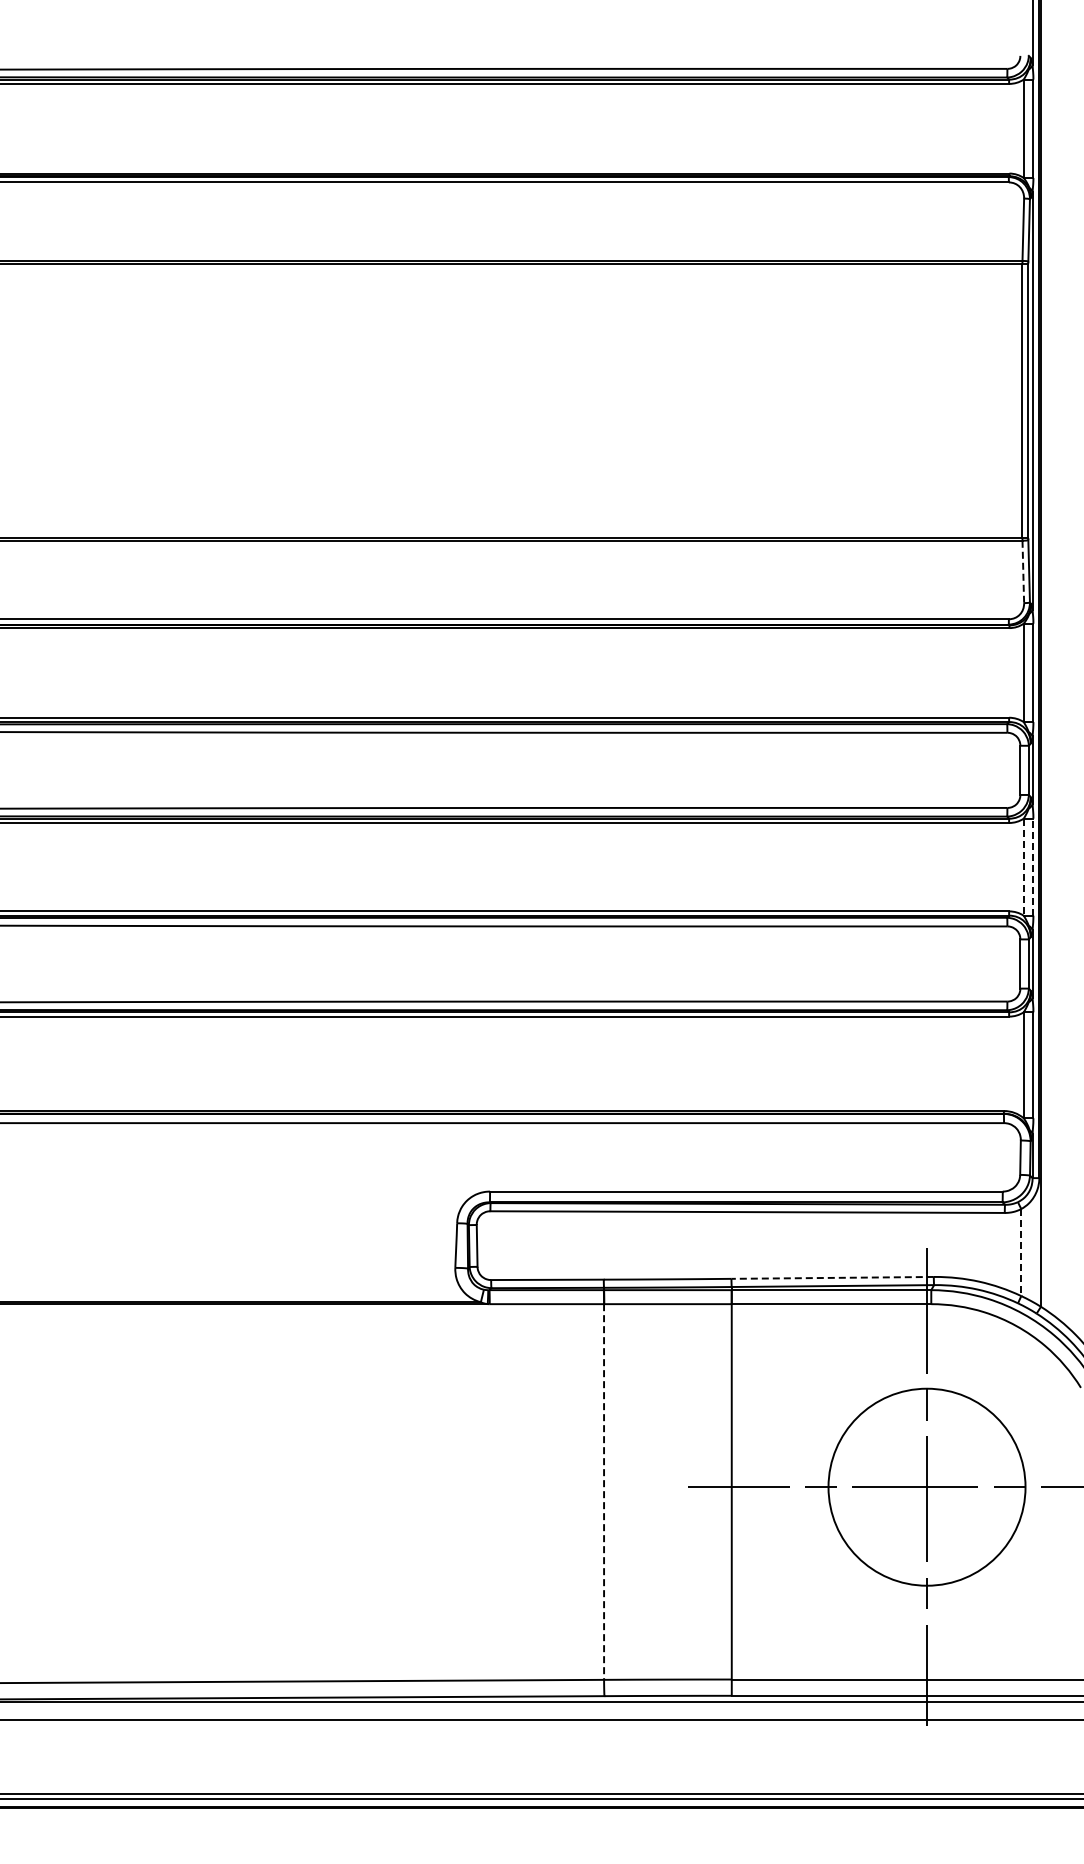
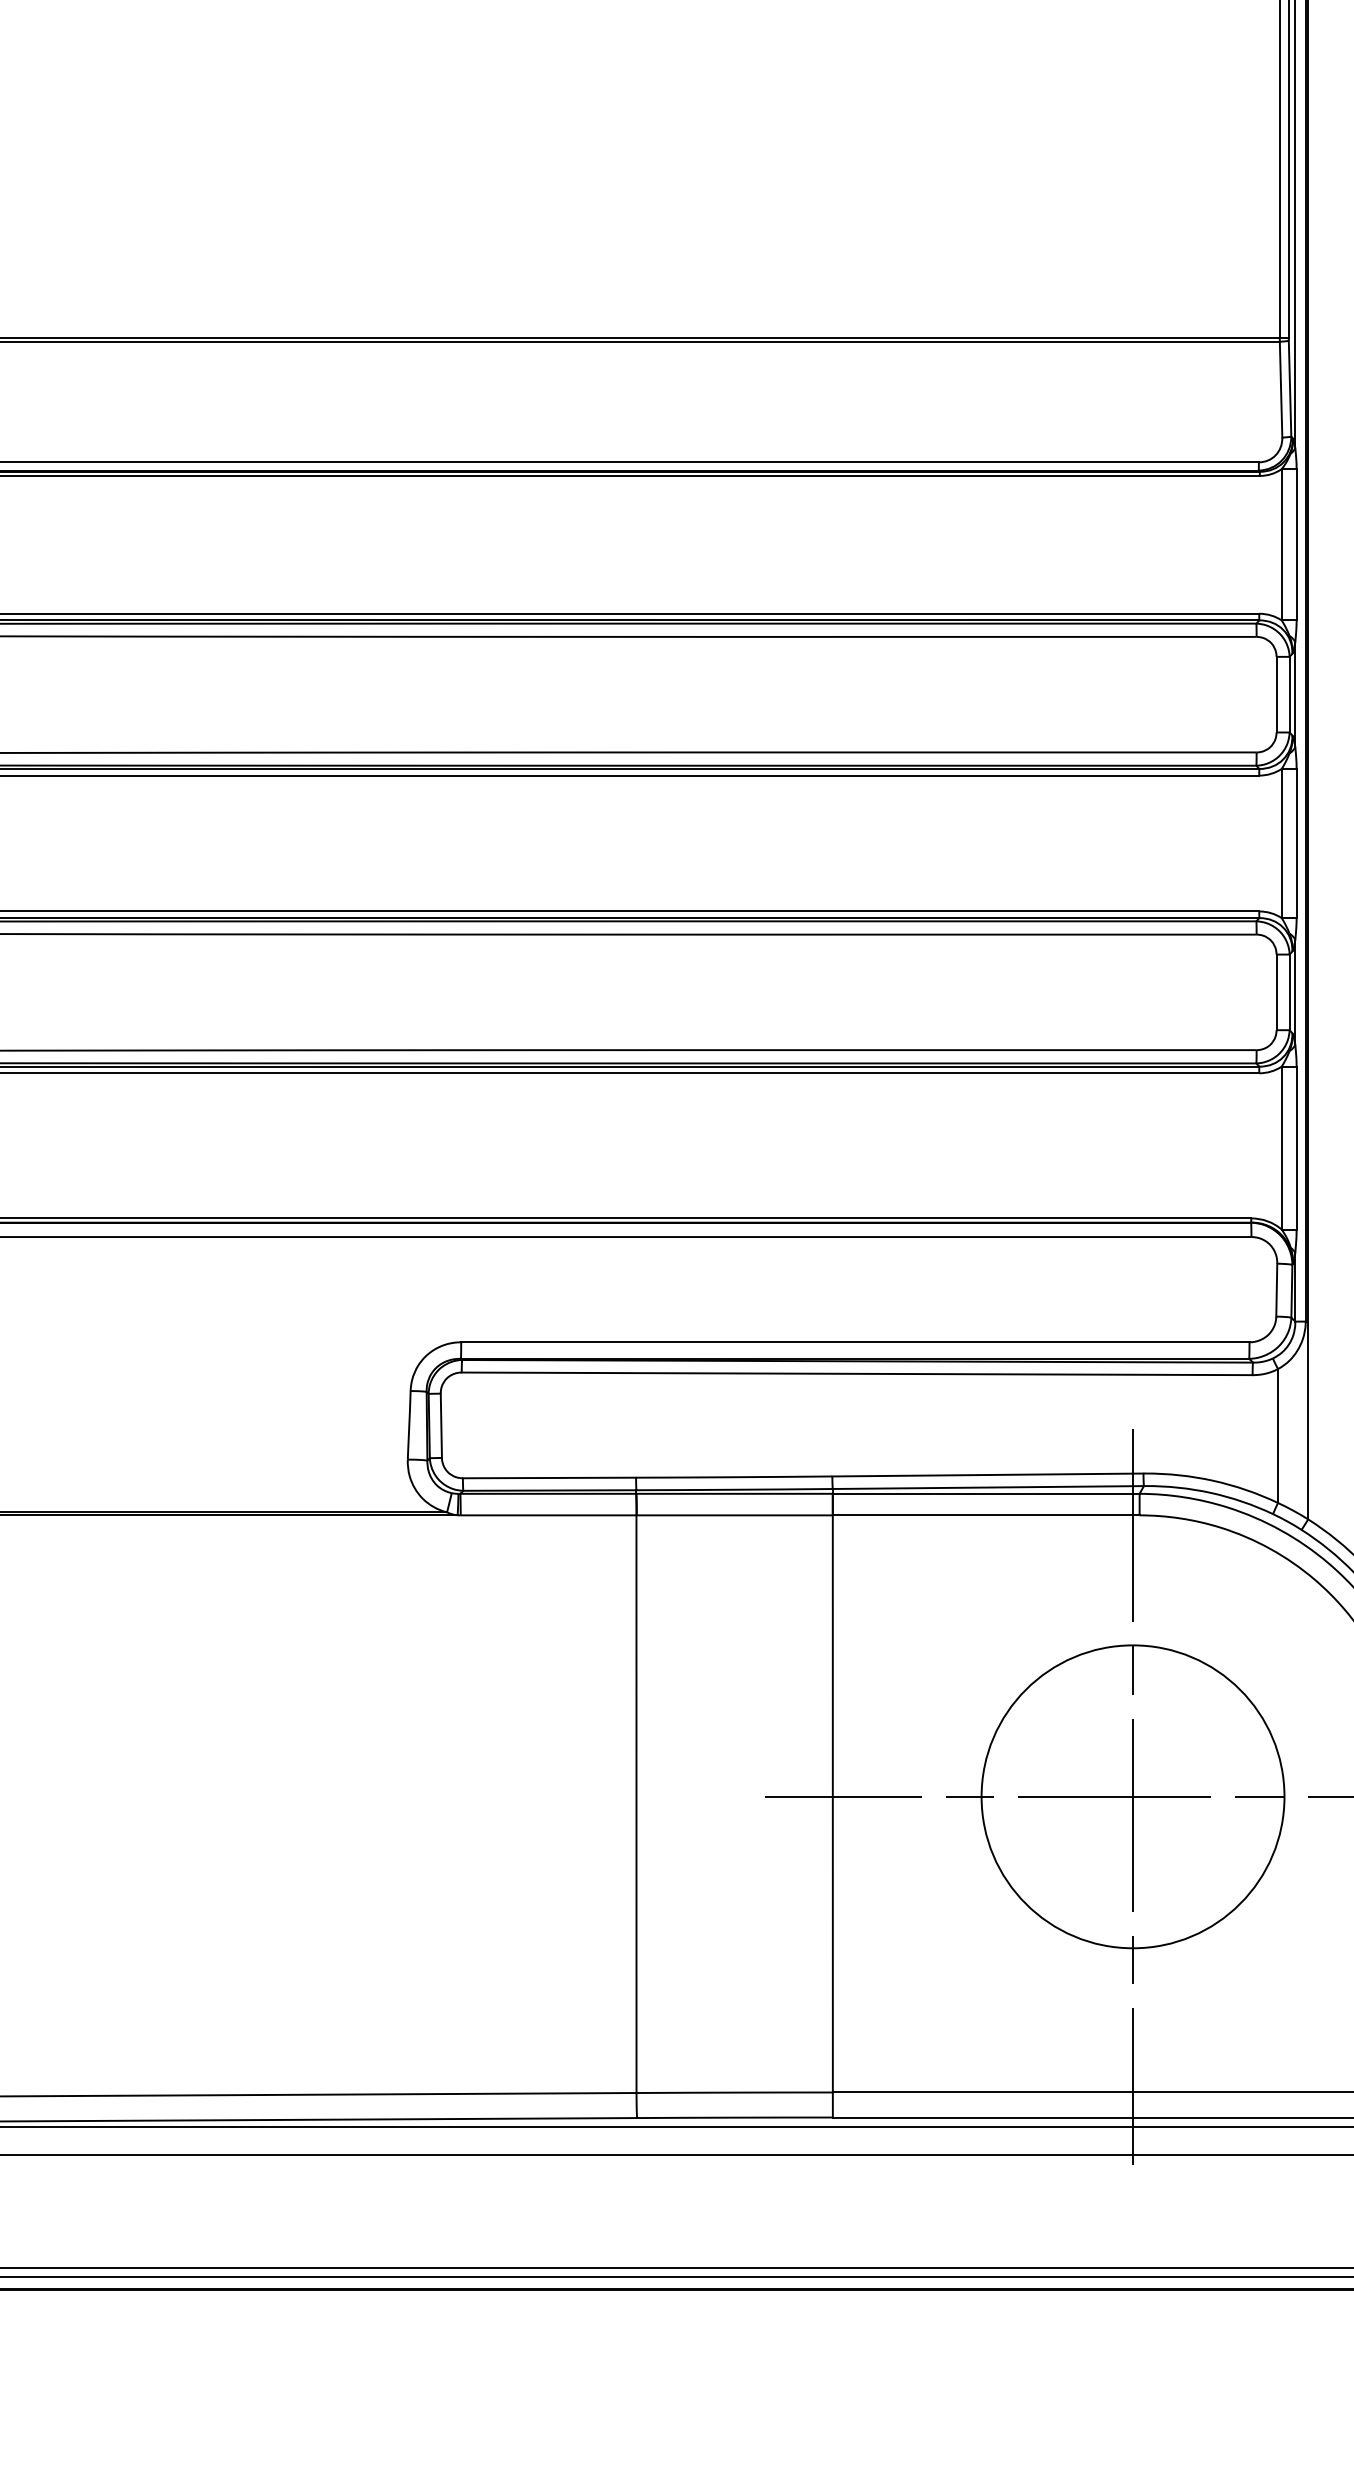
line: (1023, 572) -> (1281, 390), dashed -> solid
line: (1033, 866) -> (1296, 842), dashed -> solid
line: (1023, 867) -> (1281, 843), dashed -> solid
line: (1021, 1252) -> (1278, 1435), dashed -> solid
line: (832, 1277) -> (987, 1474), dashed -> solid
line: (604, 1492) -> (637, 1804), dashed -> solid

